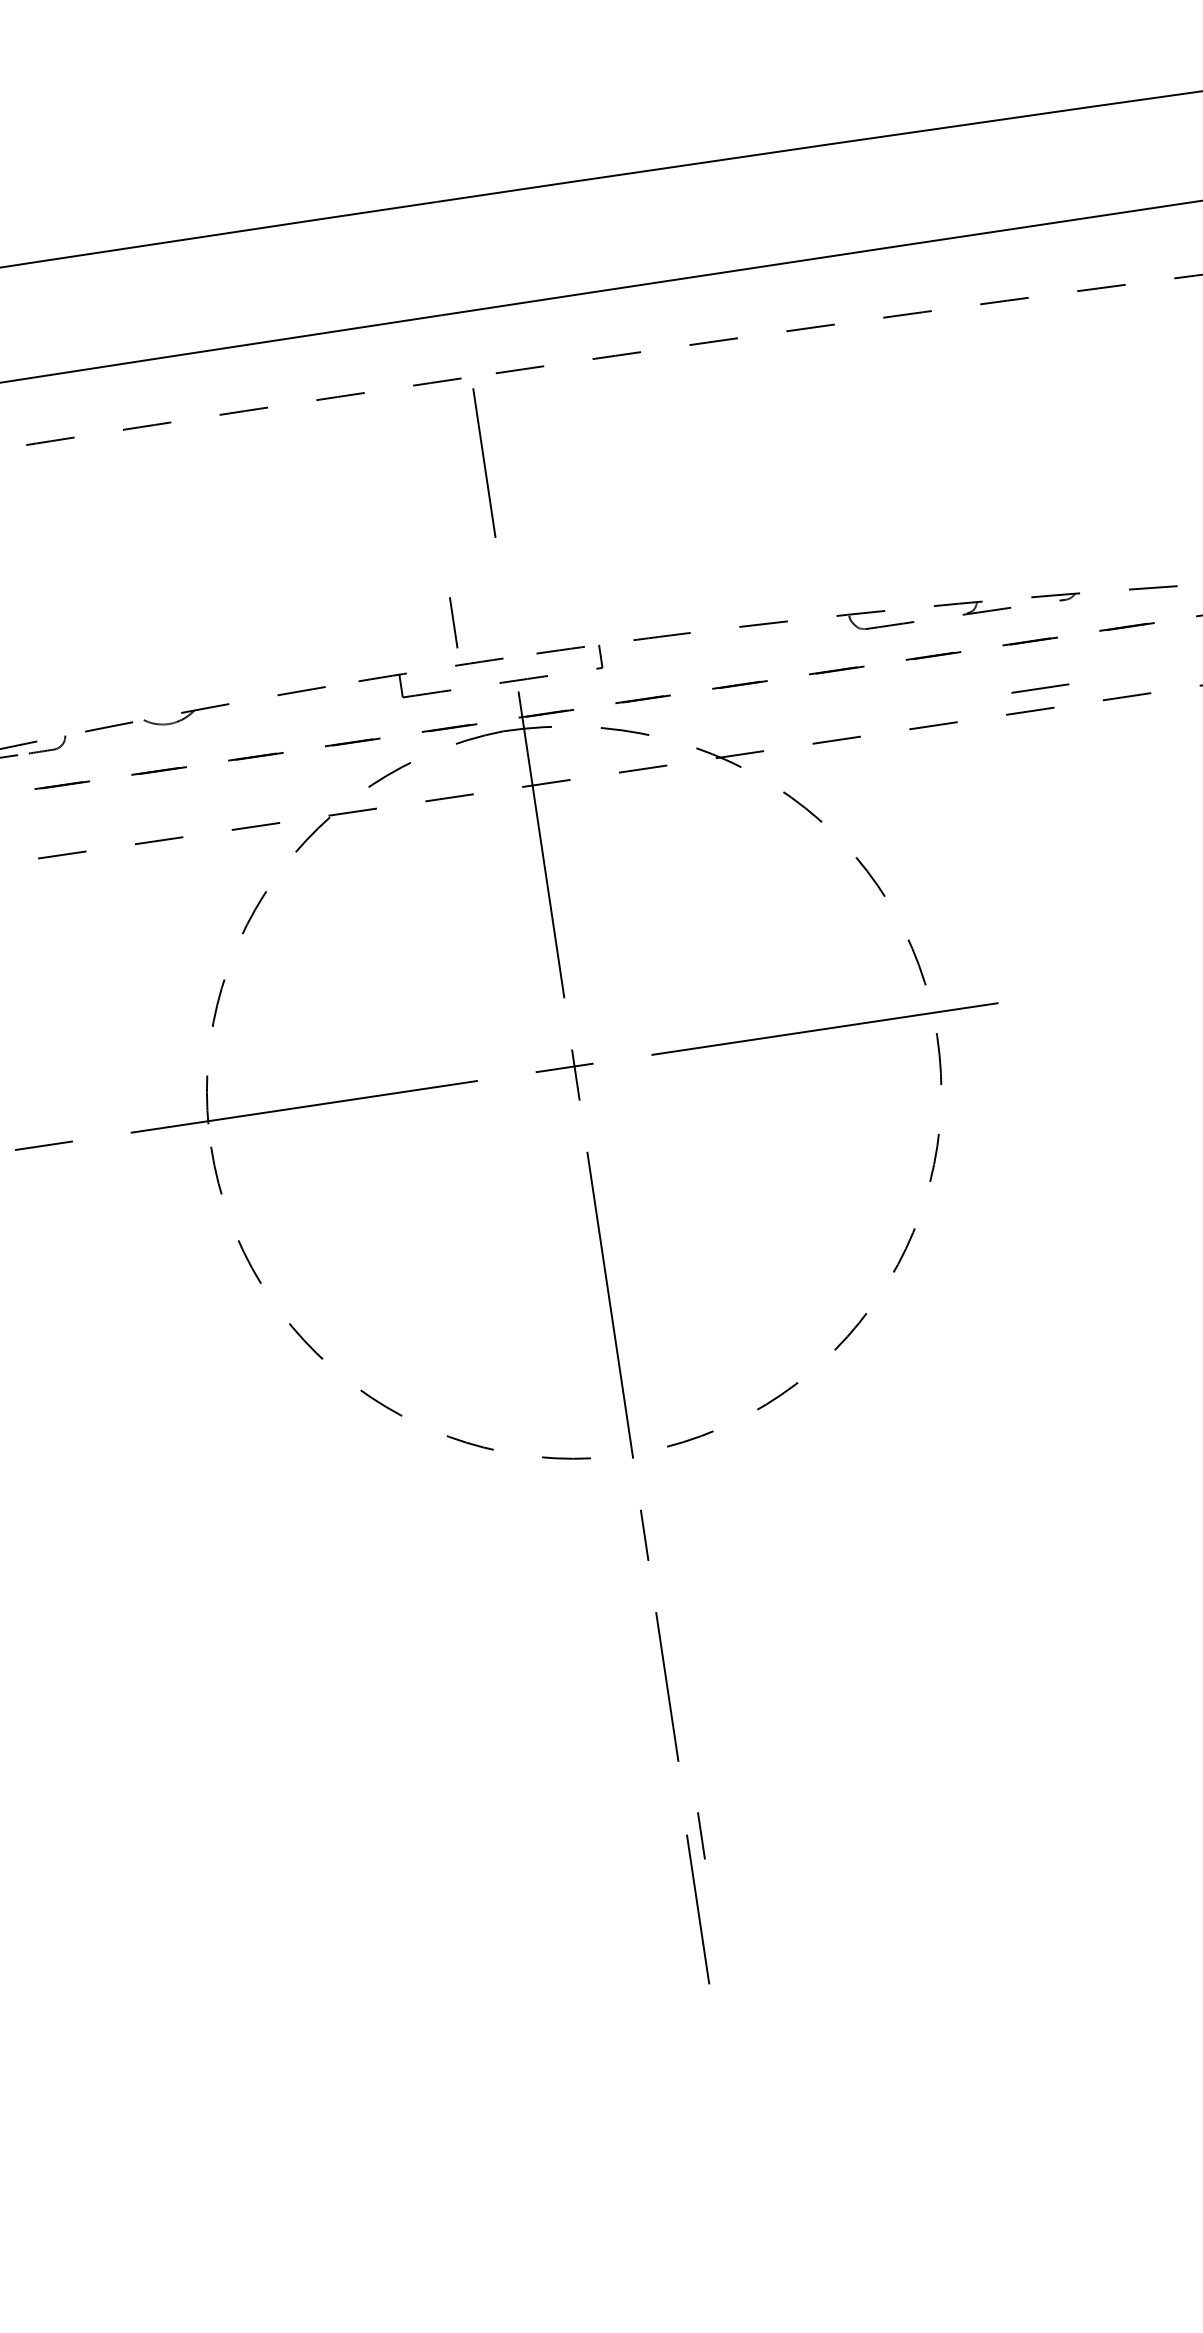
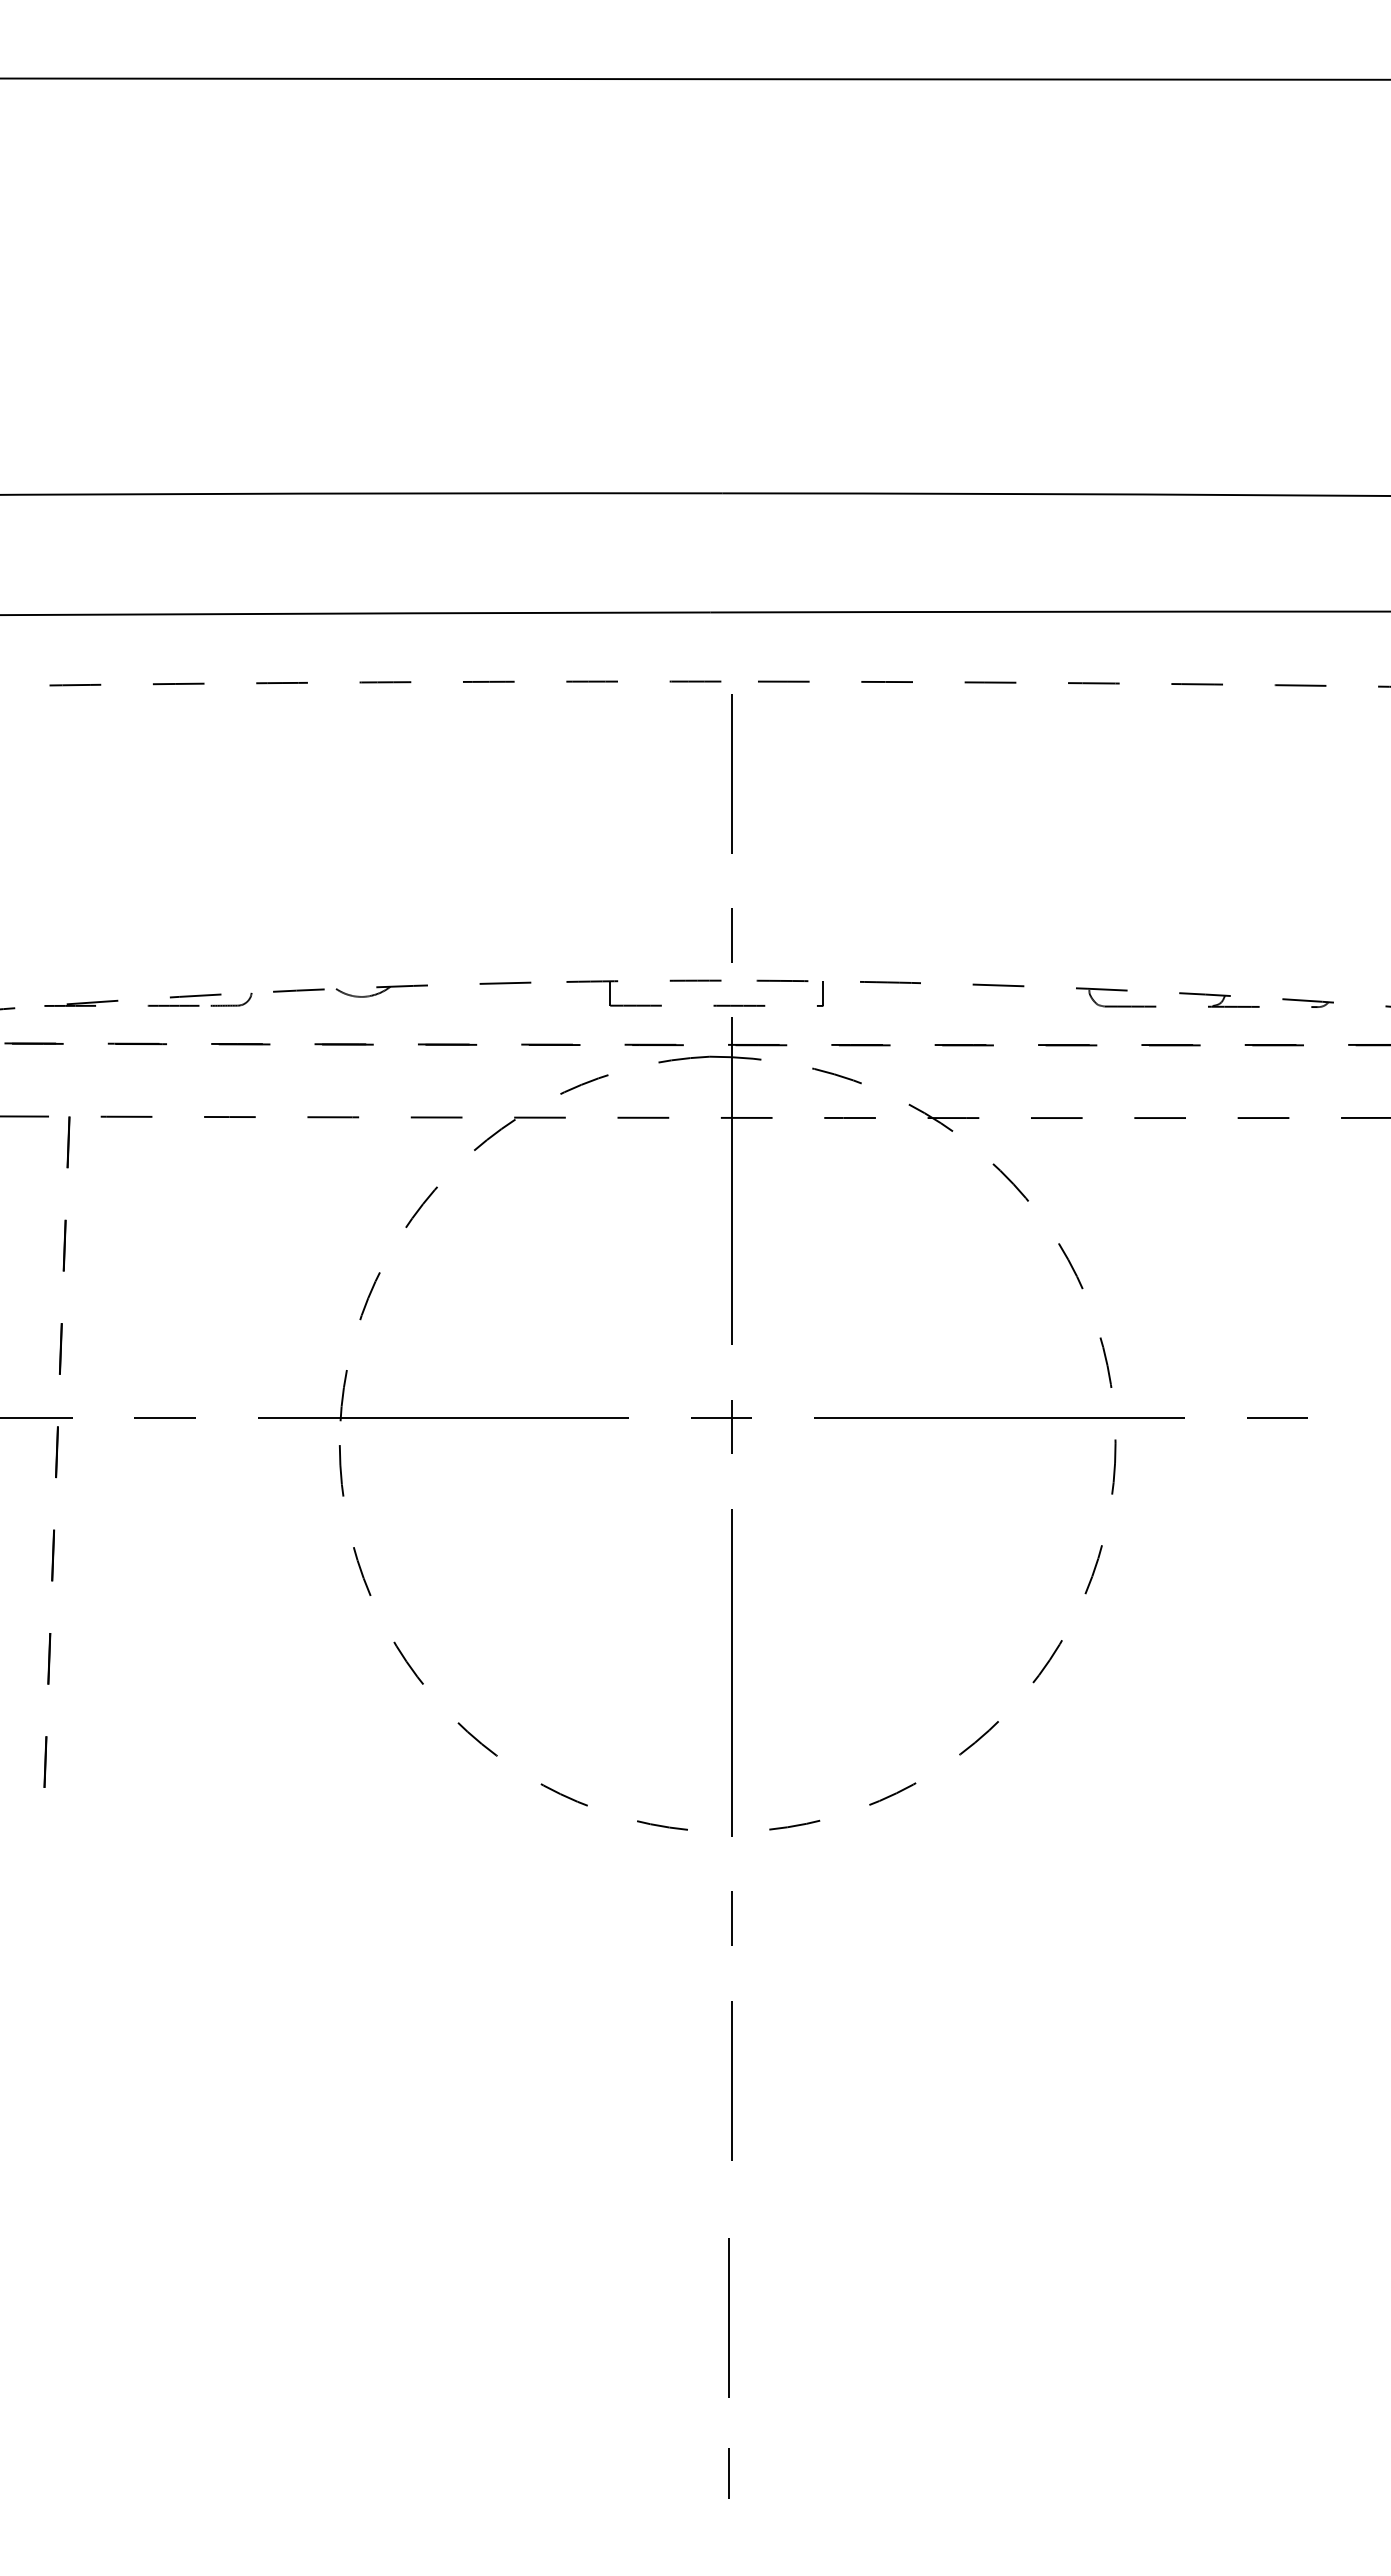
line: (453, 622) -> (731, 935), moved
line: (1040, 688) -> (1277, 1417), moved
line: (700, 1836) -> (728, 2473), moved

